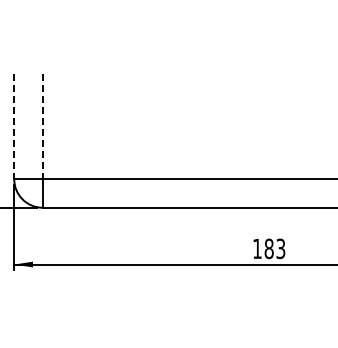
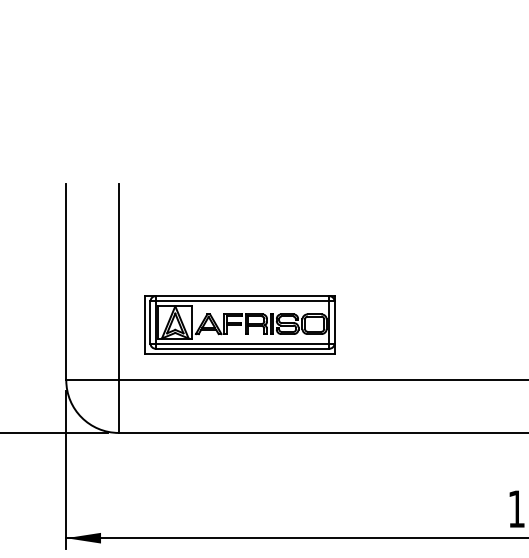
line: (14, 126) -> (66, 282), dashed -> solid
line: (42, 126) -> (118, 282), dashed -> solid
part: (107, 149) -> (238, 325), added

